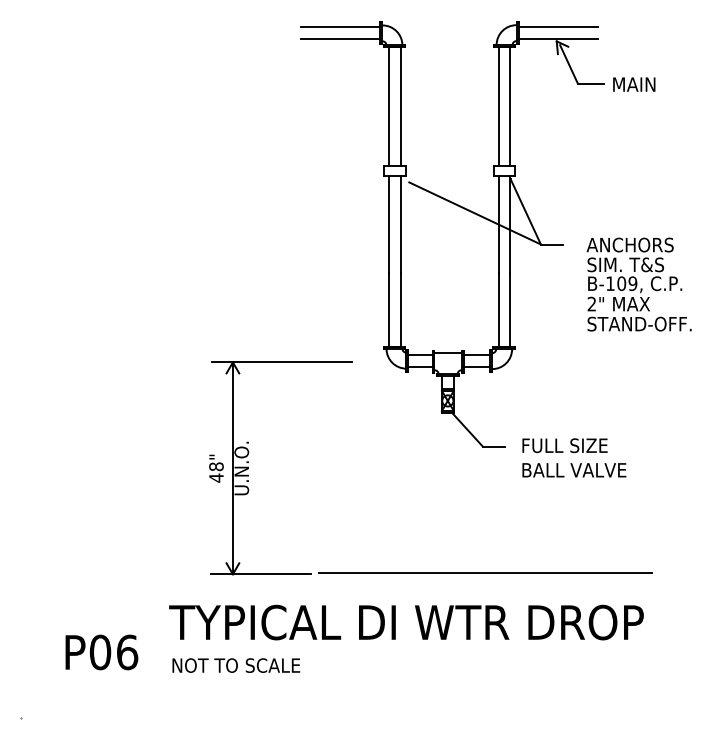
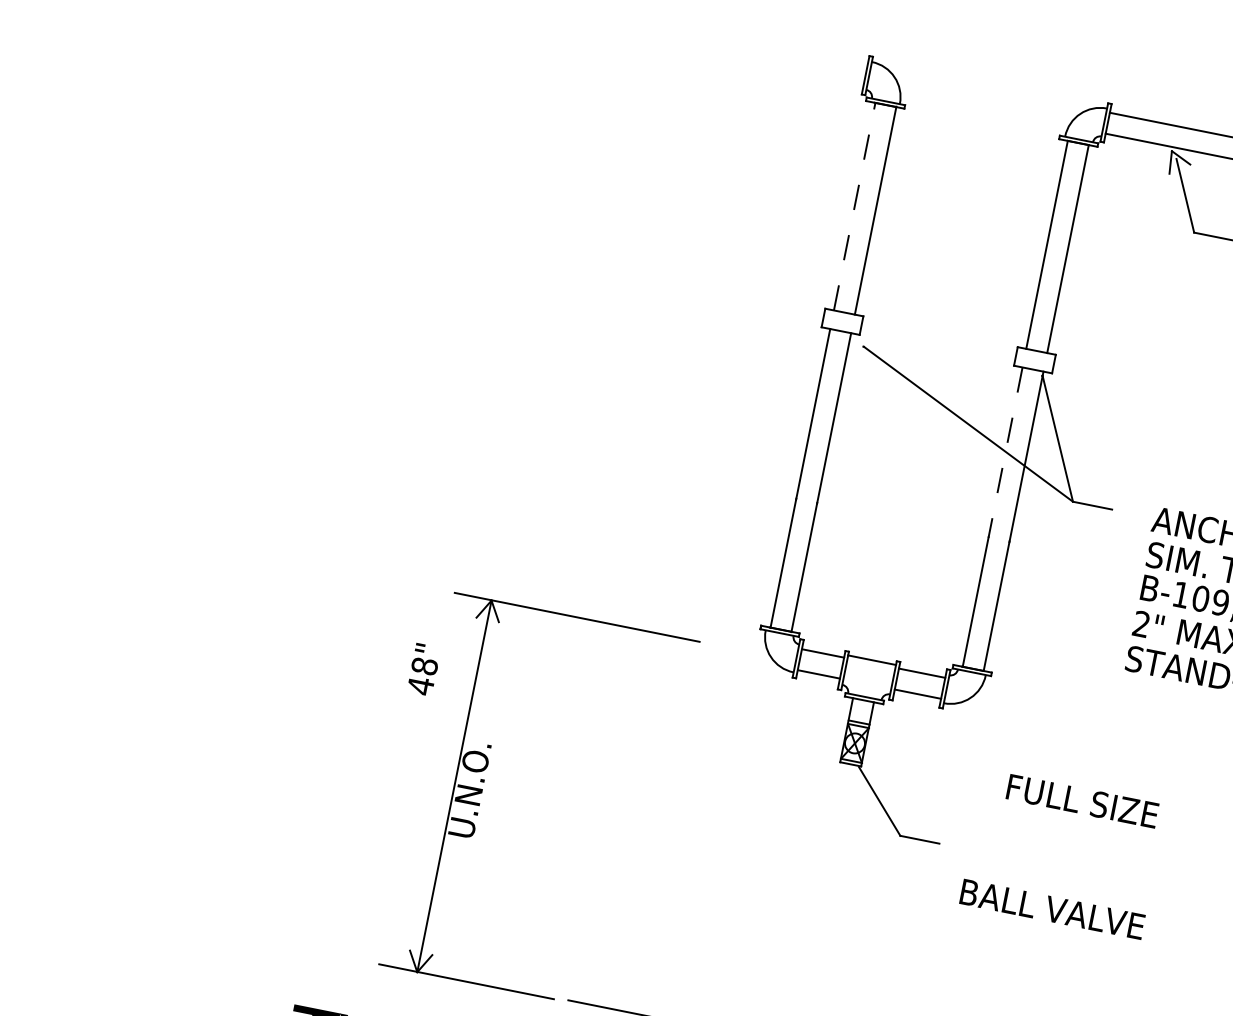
line: (340, 27) -> (797, 50), removed
line: (340, 39) -> (793, 72), removed
line: (388, 106) -> (854, 206), solid -> dashed
line: (498, 224) -> (1005, 451), solid -> dashed
text: (564, 445) -> (1081, 800), moved
text: (216, 468) -> (424, 669), moved

